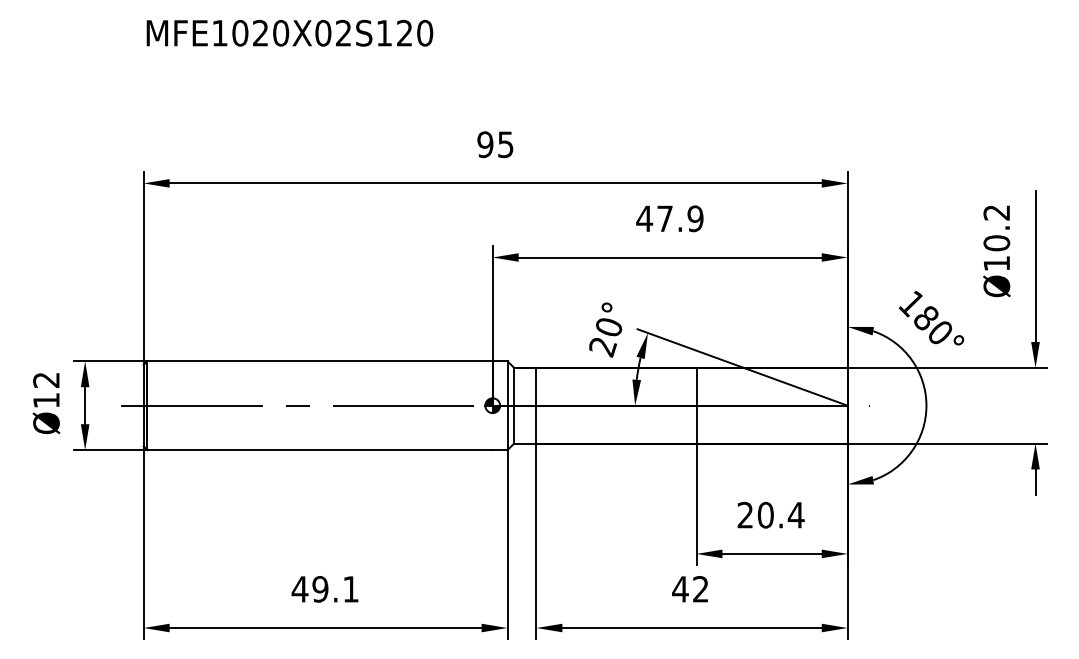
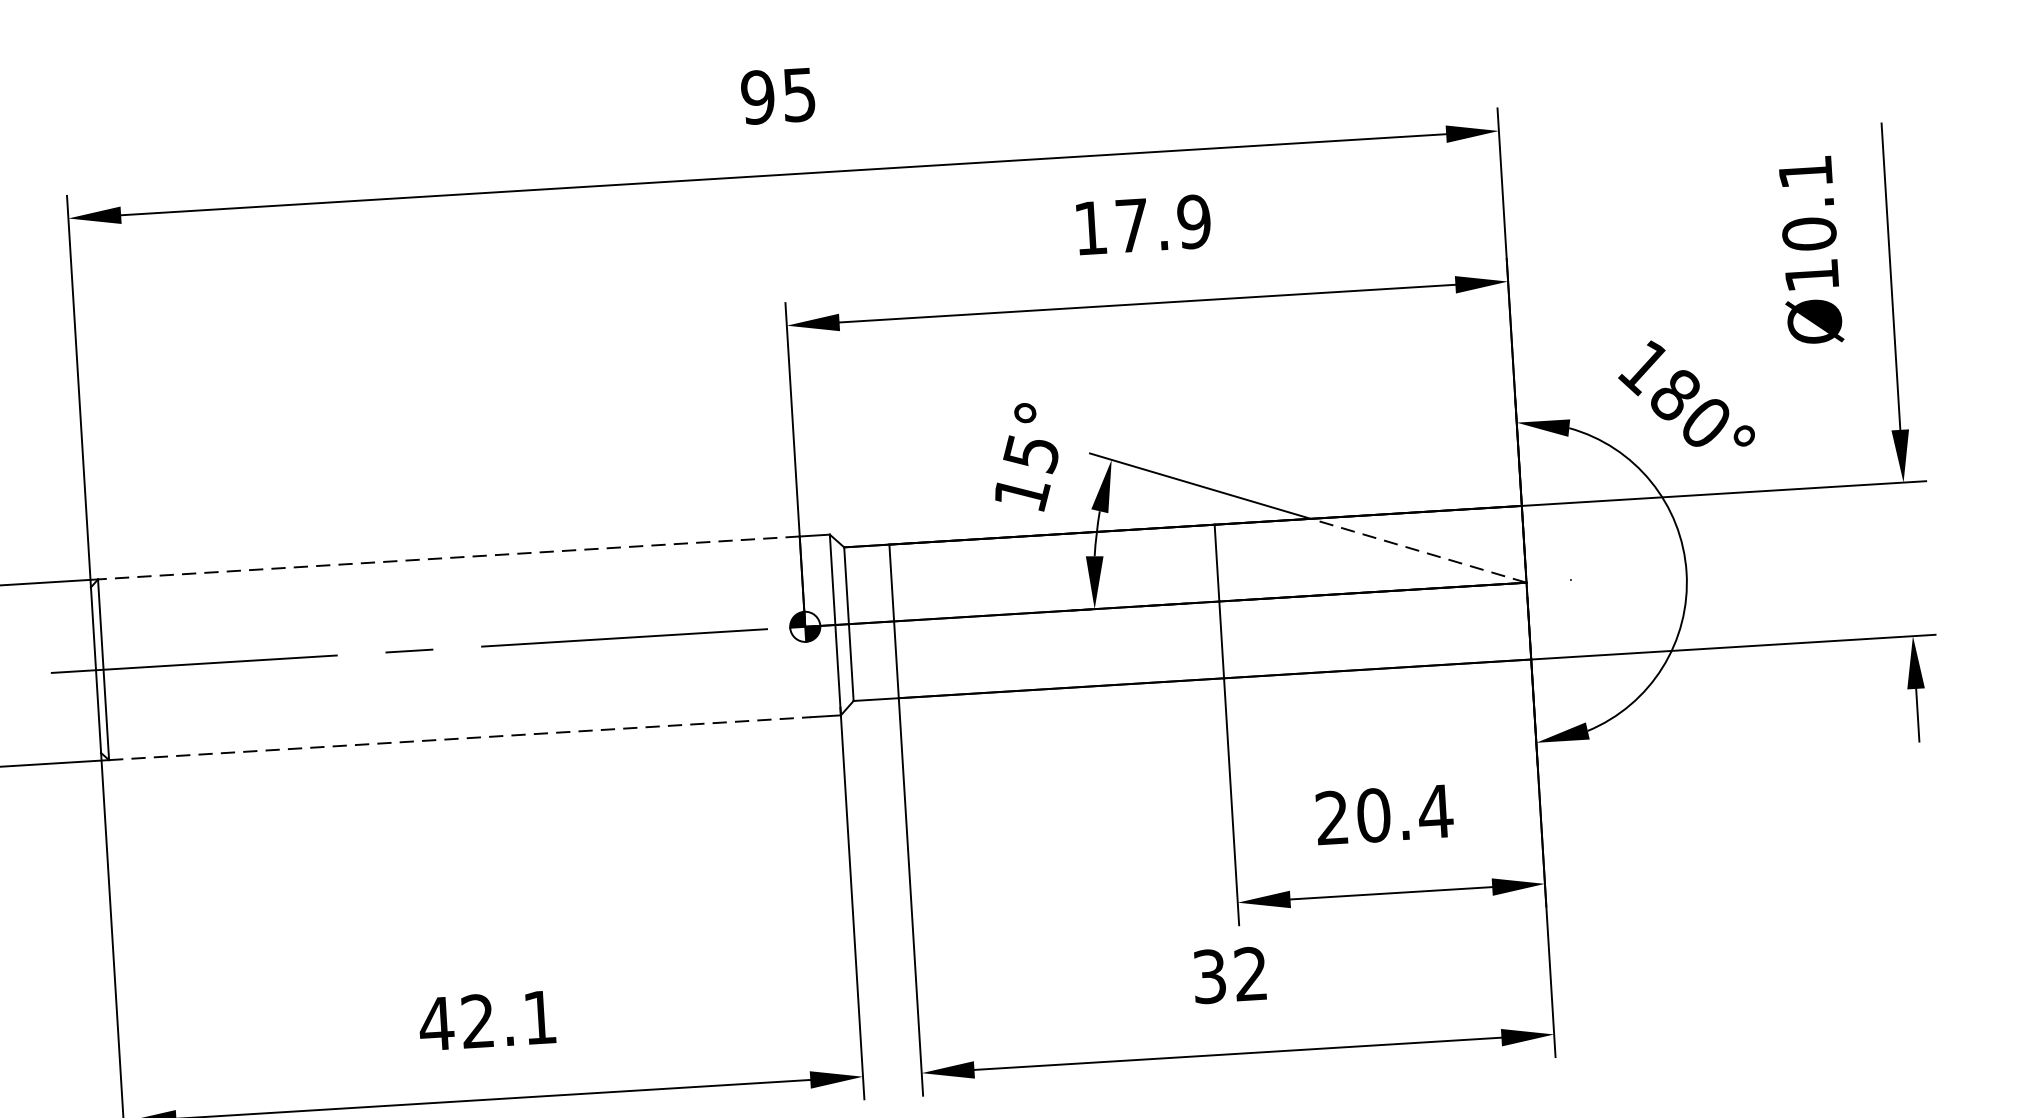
text: (996, 212) -> (1804, 171), Ø10.2 -> Ø10.1
text: (644, 218) -> (1090, 227), 47.9 -> 17.9
text: (605, 337) -> (1025, 474), 20° -> 15°
line: (320, 361) -> (449, 558), solid -> dashed
line: (795, 386) -> (1418, 550), solid -> dashed
line: (320, 450) -> (460, 739), solid -> dashed
text: (320, 589) -> (478, 1021), 49.1 -> 42.1
text: (680, 589) -> (1209, 976), 42 -> 32

